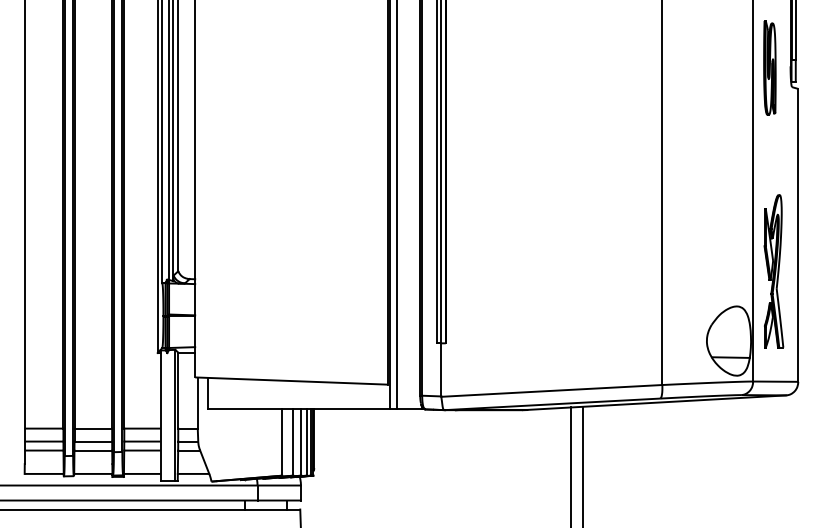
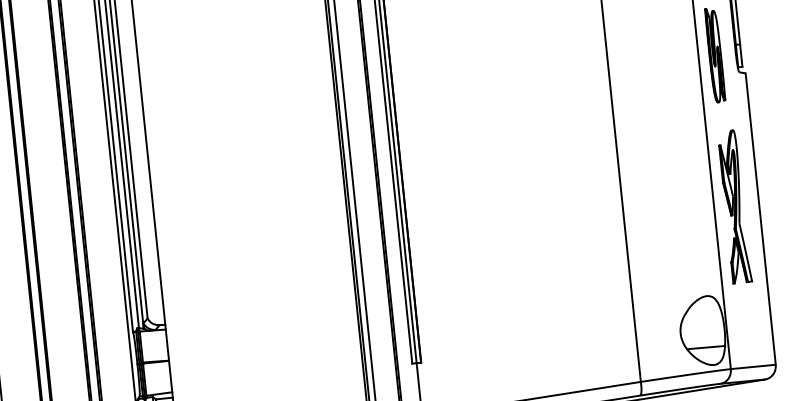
part: (773, 271) -> (734, 206), moved

